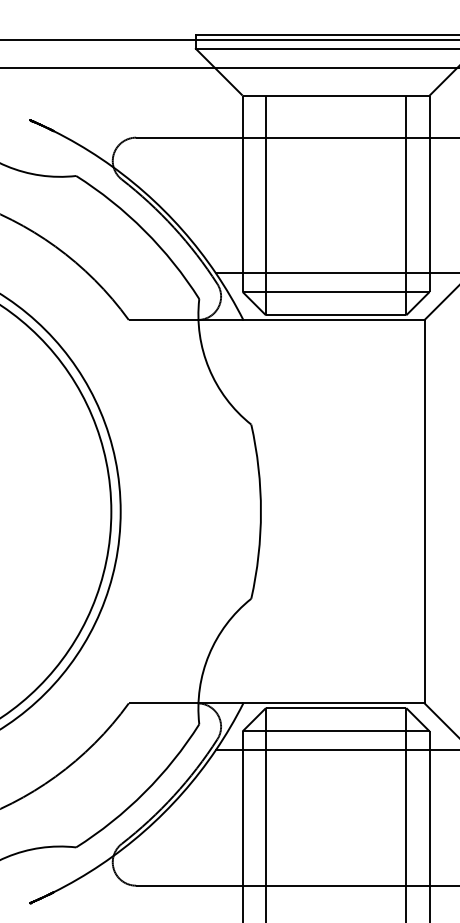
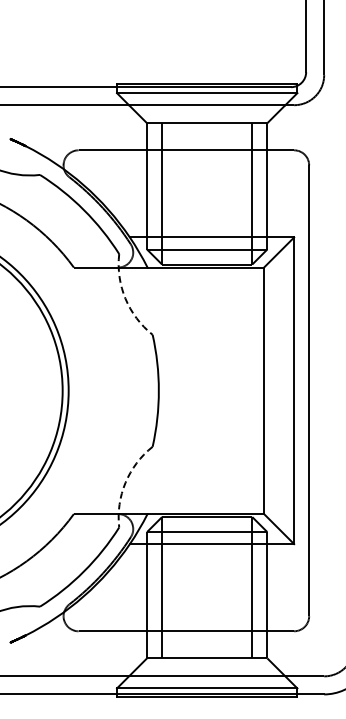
arc: (209, 368) -> (125, 298), solid -> dashed
arc: (209, 654) -> (125, 482), solid -> dashed

